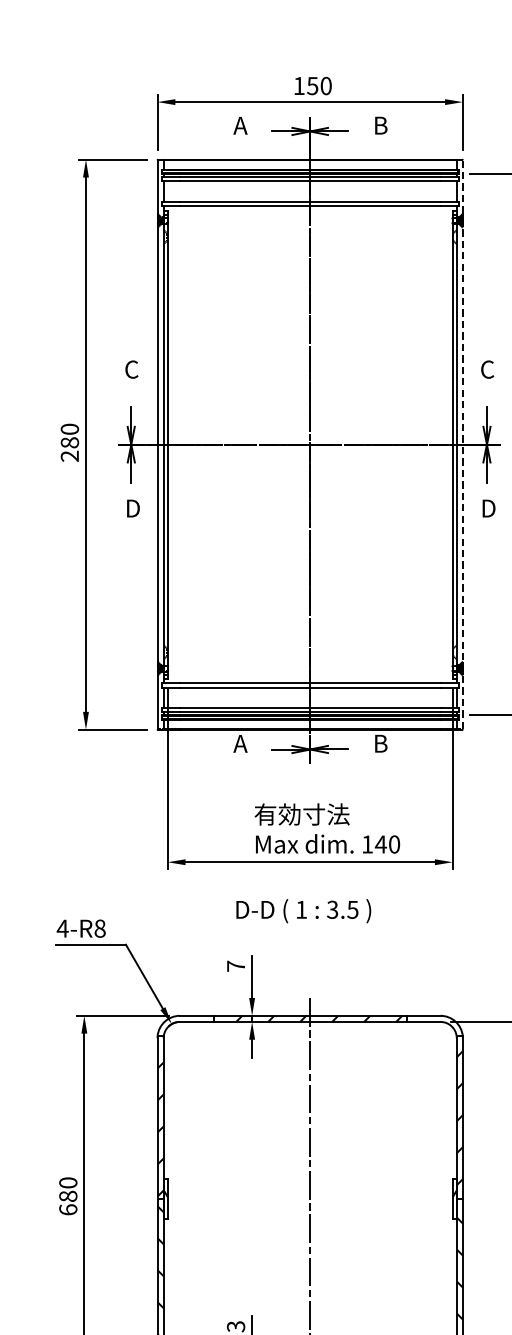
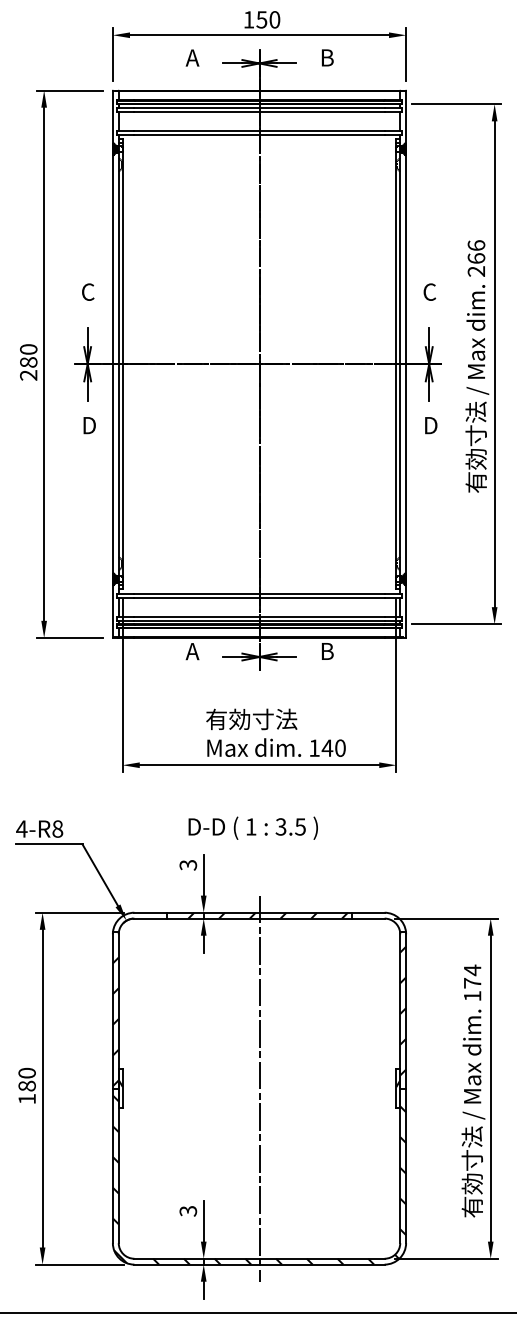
line: (463, 443) -> (406, 363), dashed -> solid
text: (302, 910) -> (252, 827), moved
text: (236, 965) -> (188, 864), 7 -> 3
text: (67, 1209) -> (26, 1098), 680 -> 180

